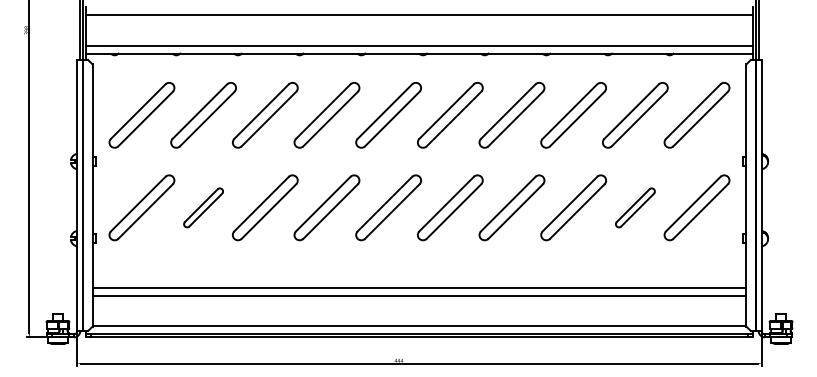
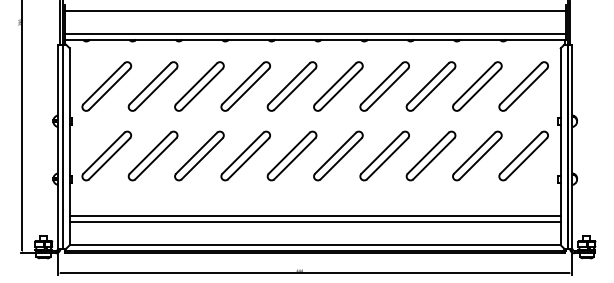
part: (203, 207) -> (153, 155), size x1.67
part: (635, 207) -> (477, 155), size x1.67

